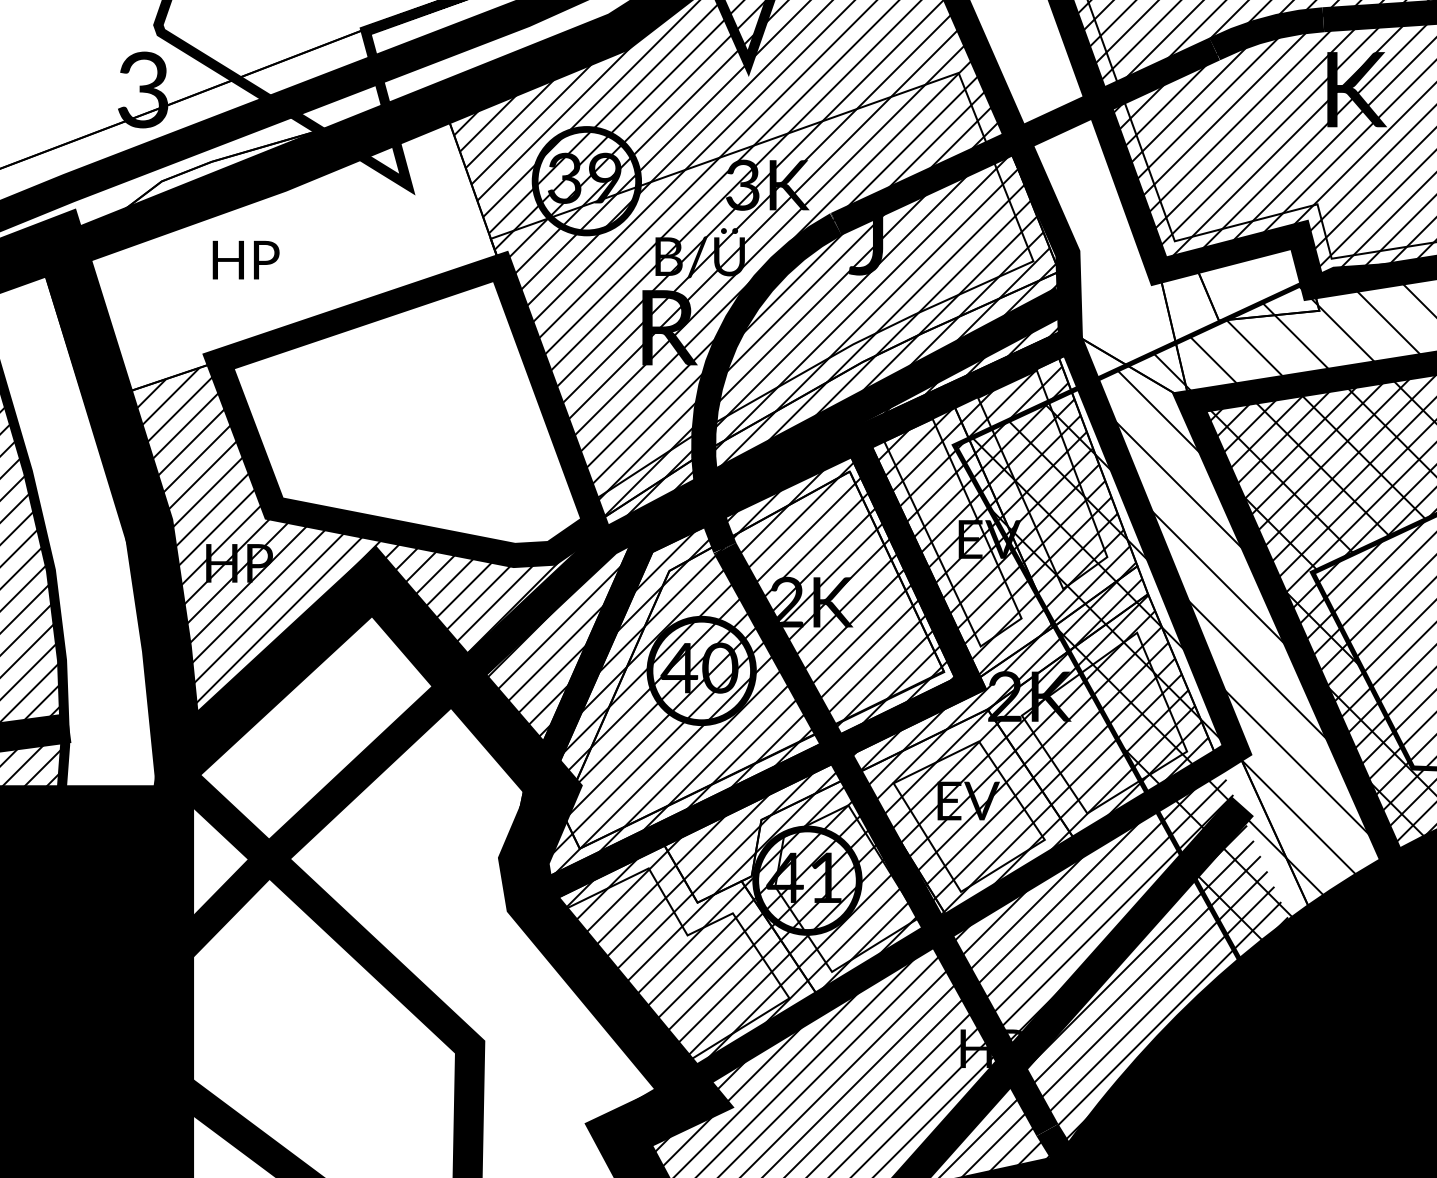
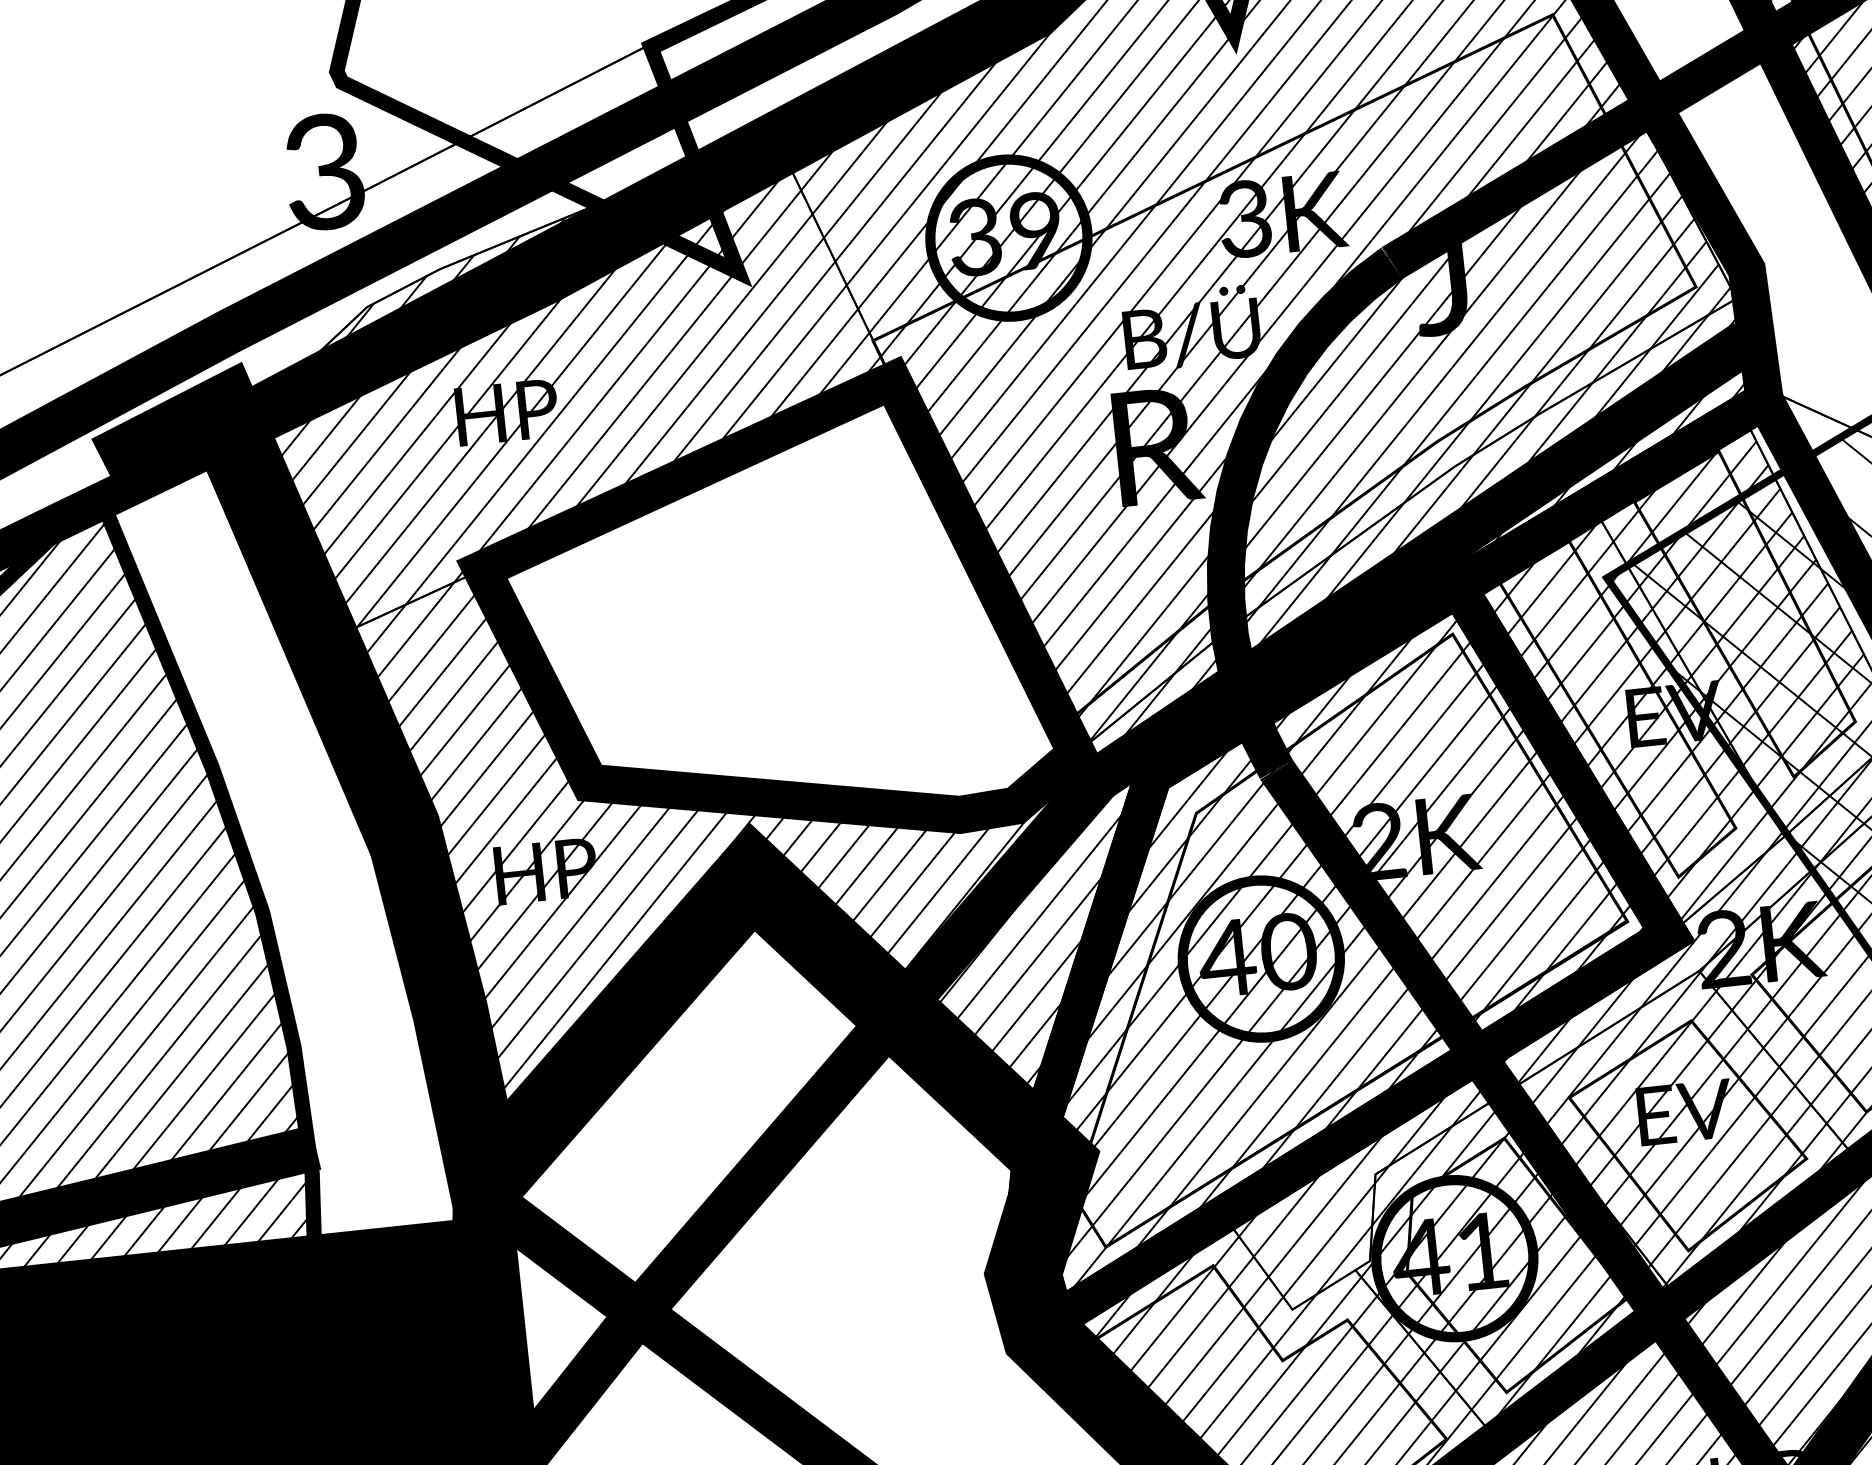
hatch: (275, 248) -> (549, 390), added

